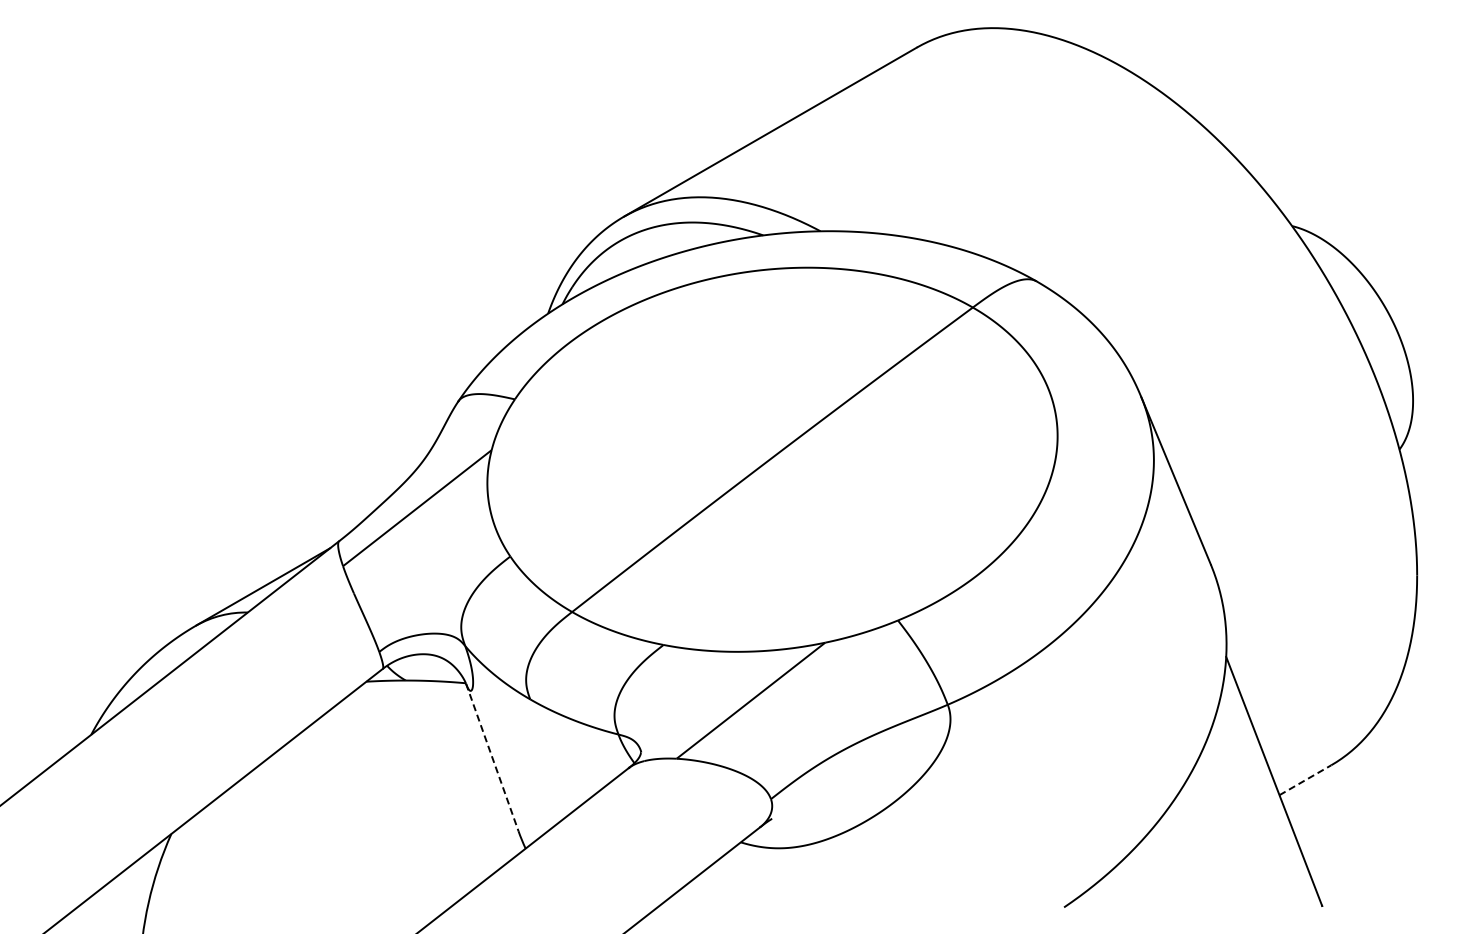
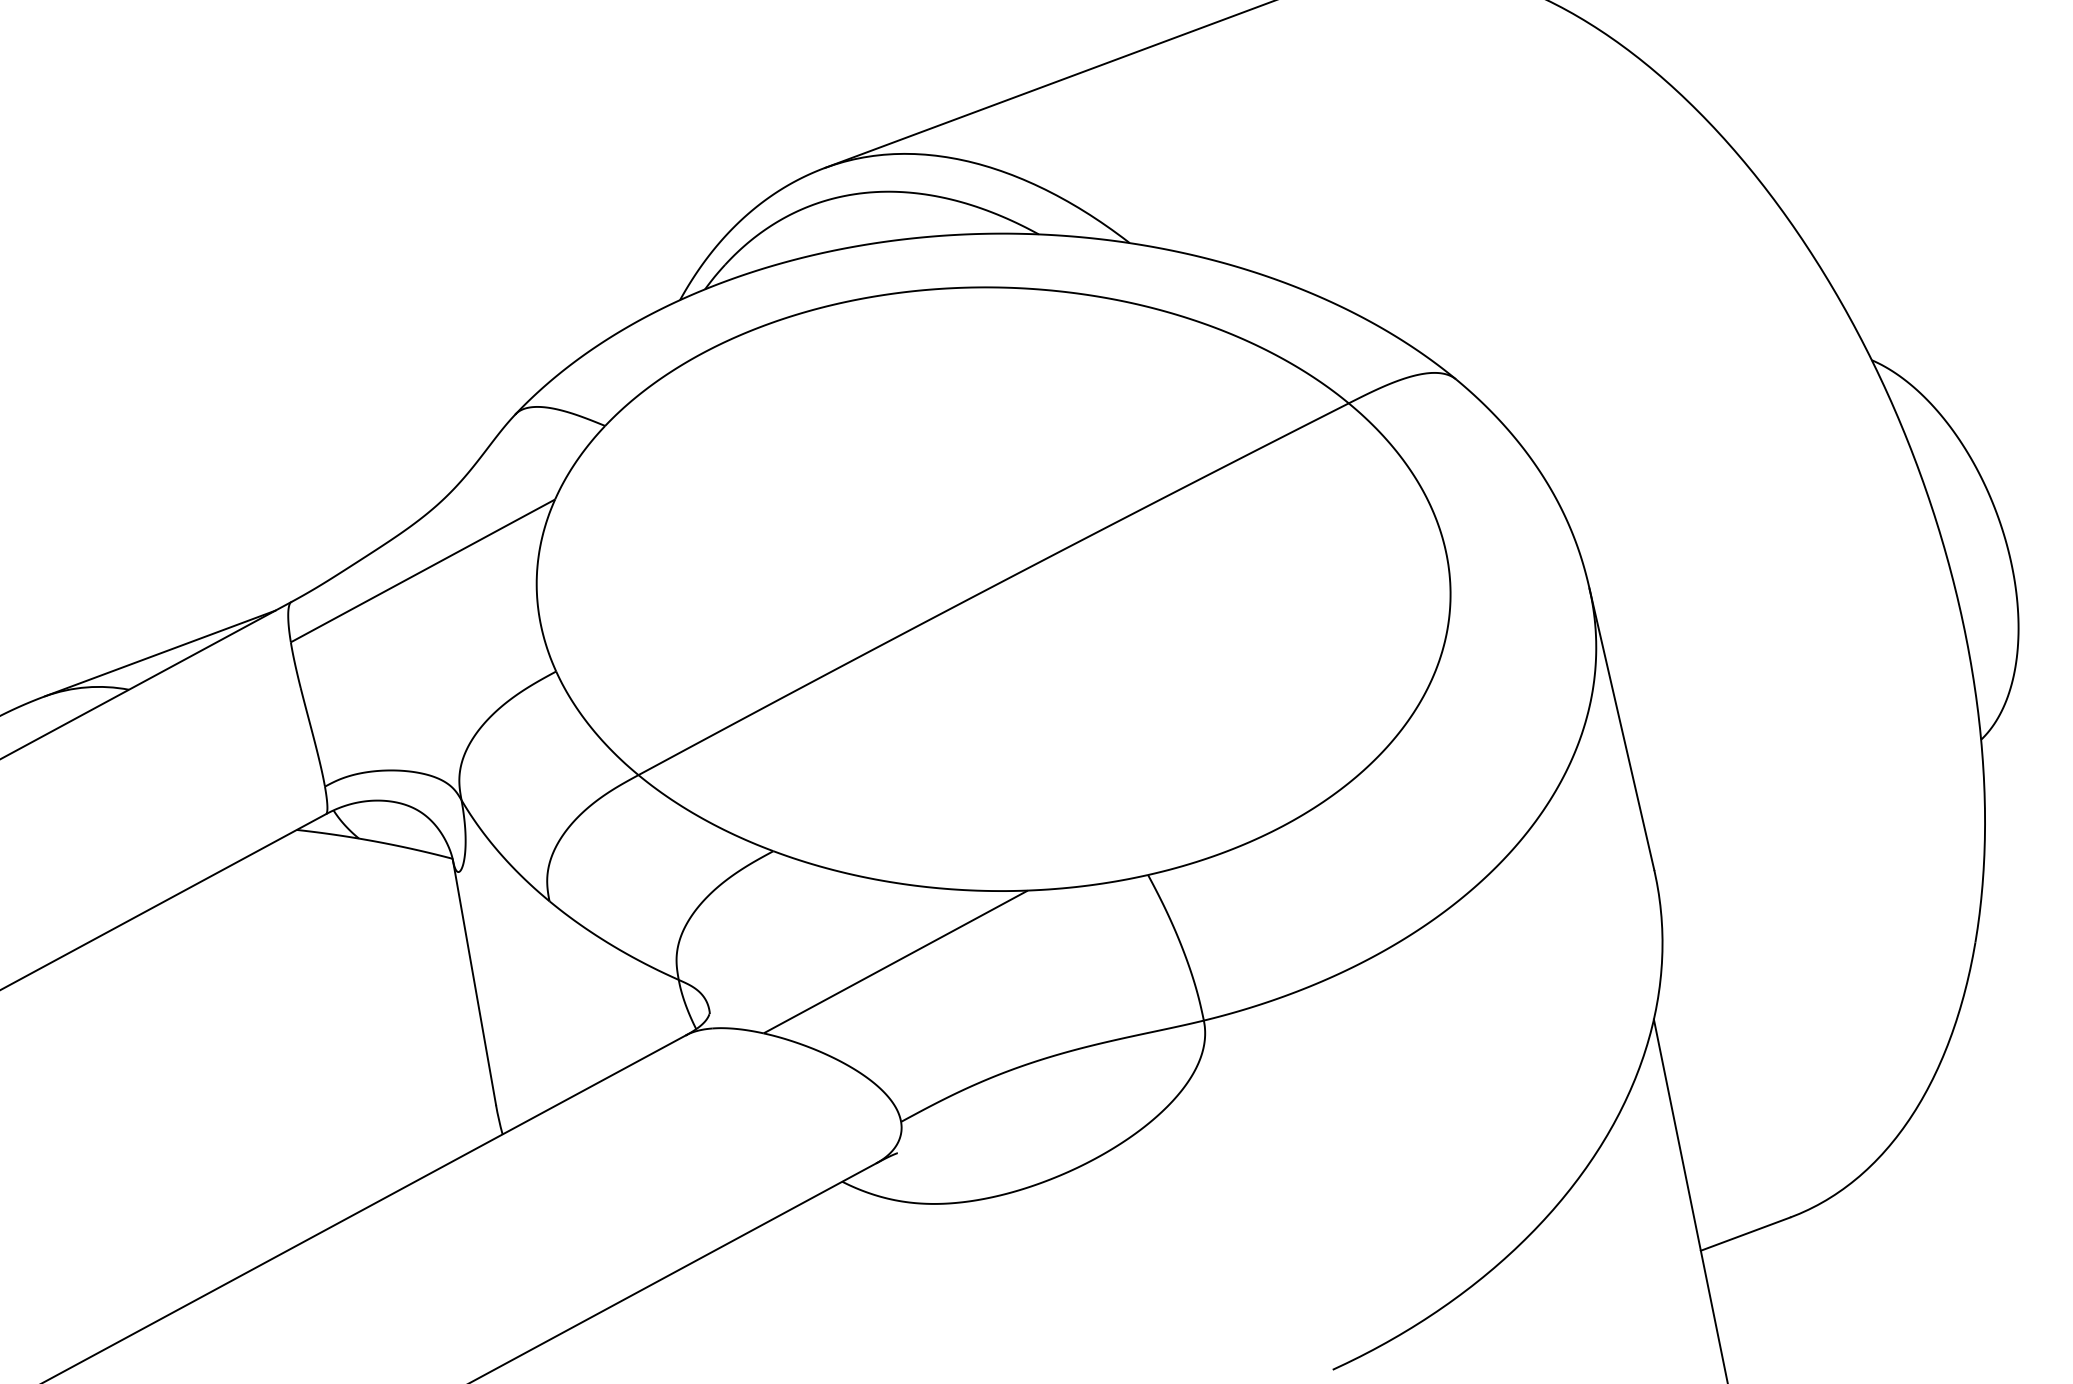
line: (492, 757) -> (474, 982), dashed -> solid
line: (1305, 780) -> (1745, 1234), dashed -> solid

